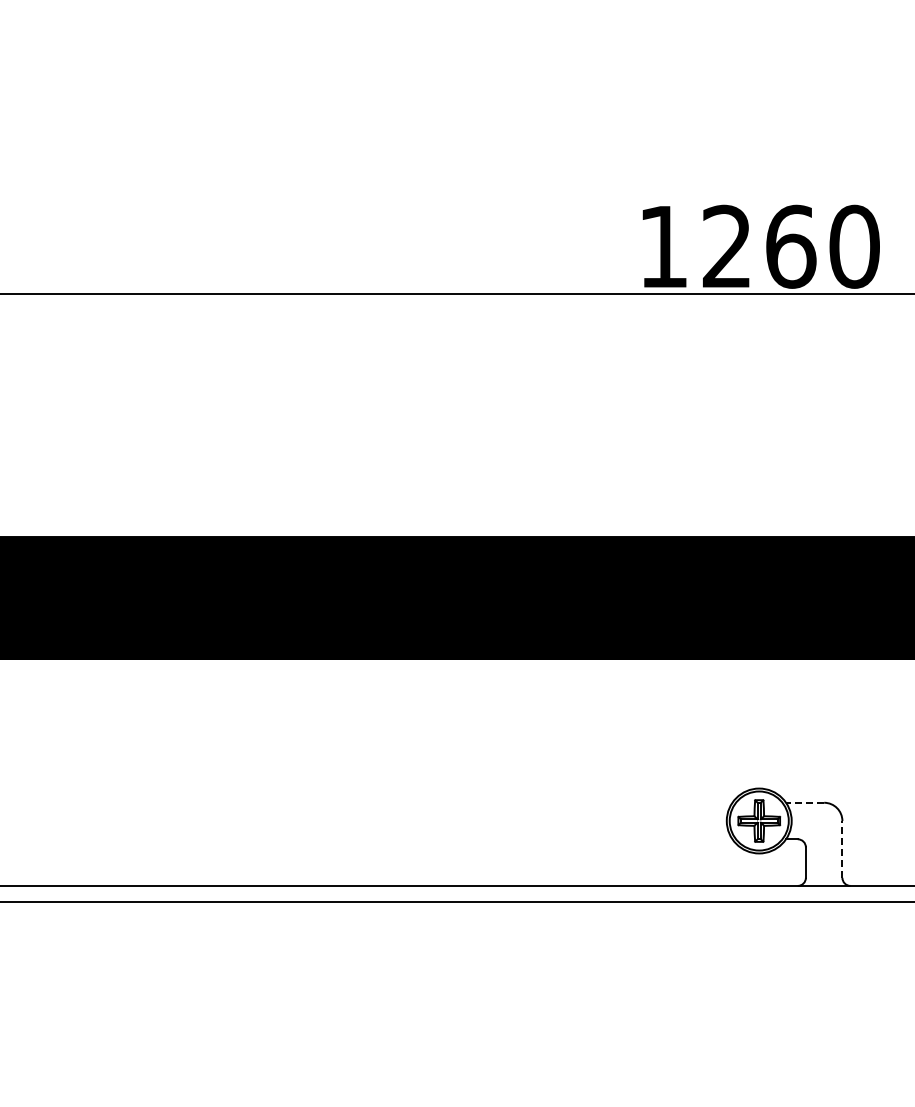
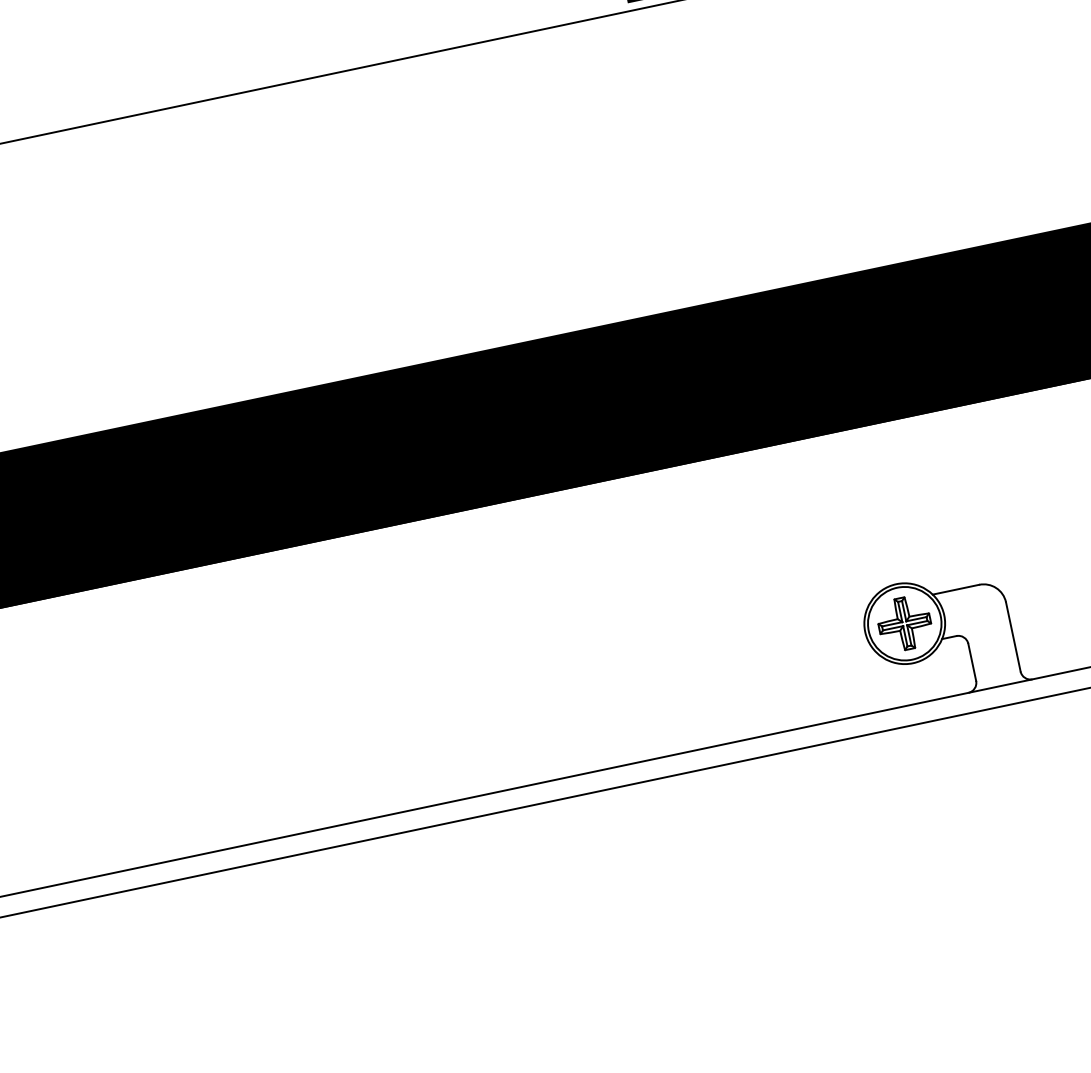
line: (804, 802) -> (955, 589), dashed -> solid
line: (842, 848) -> (1013, 635), dashed -> solid

